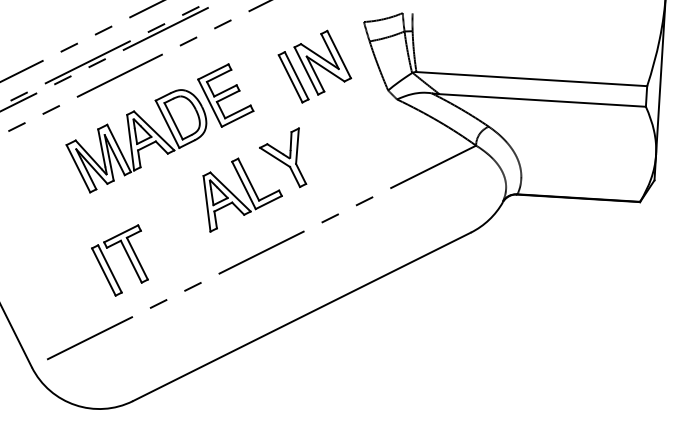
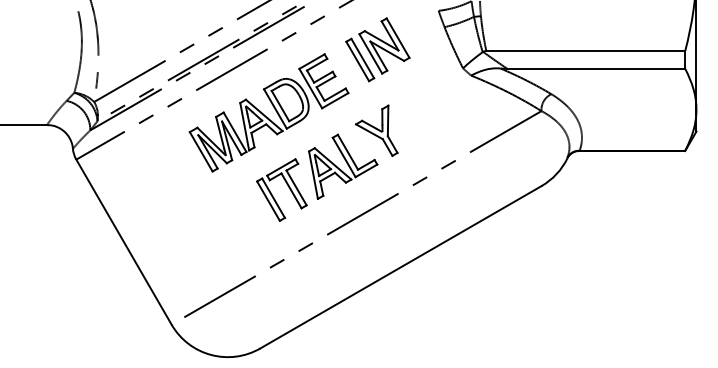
part: (314, 66) -> (377, 49), moved
part: (126, 256) -> (287, 186), moved

